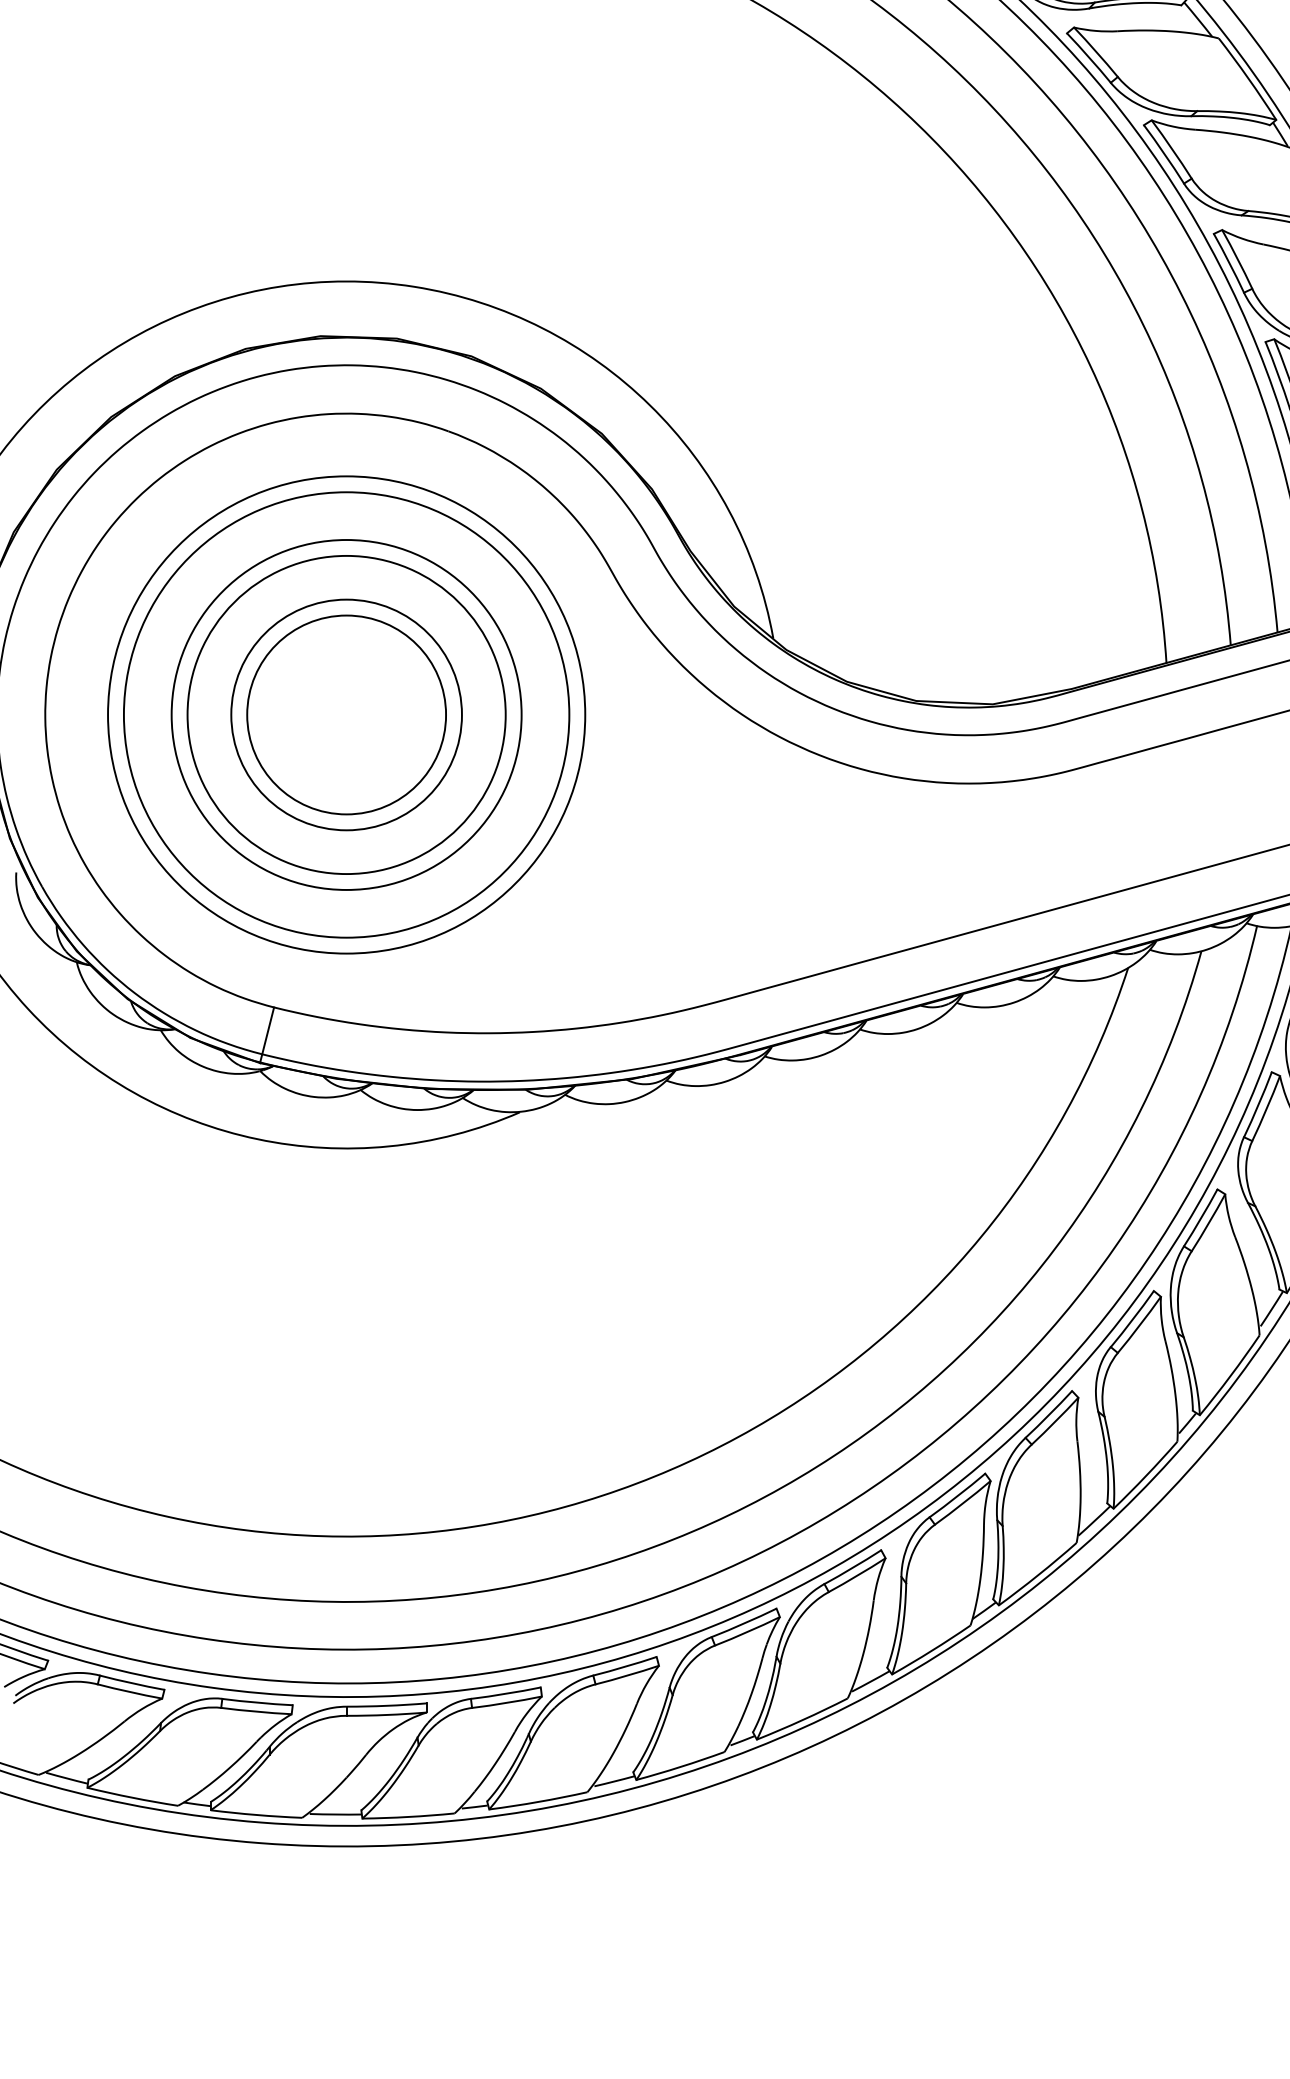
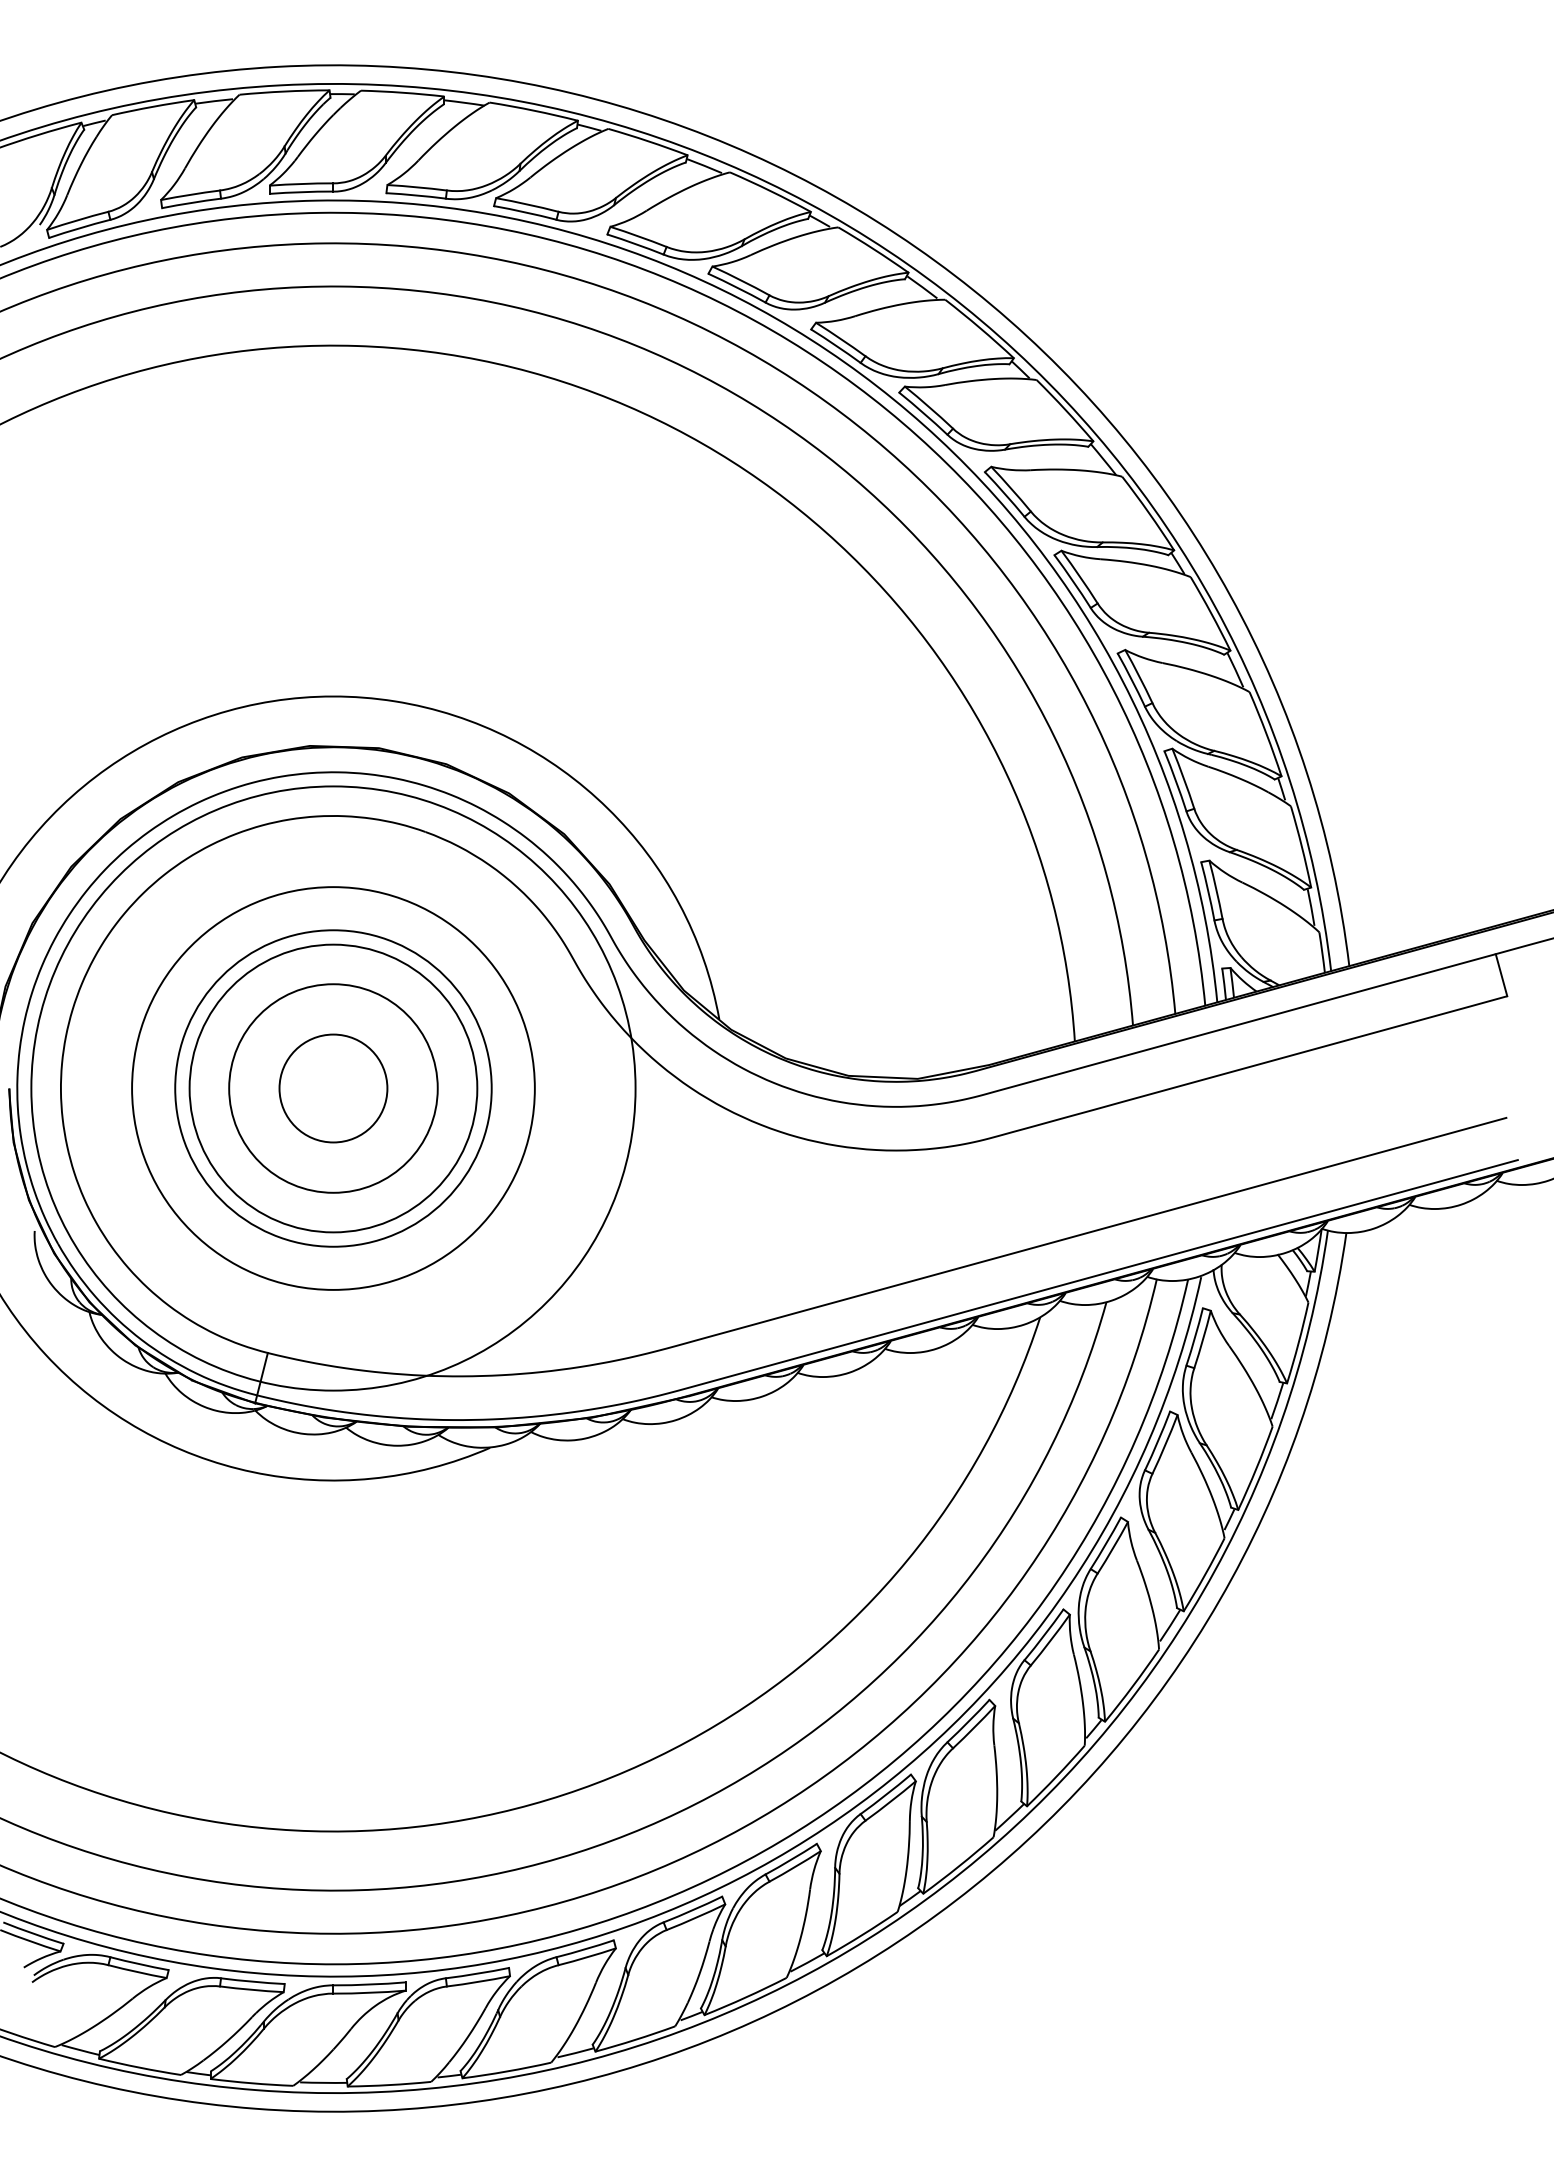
circle: (346, 714) -> (333, 1088), size x0.6
circle: (346, 714) -> (333, 1088), size x1.4

